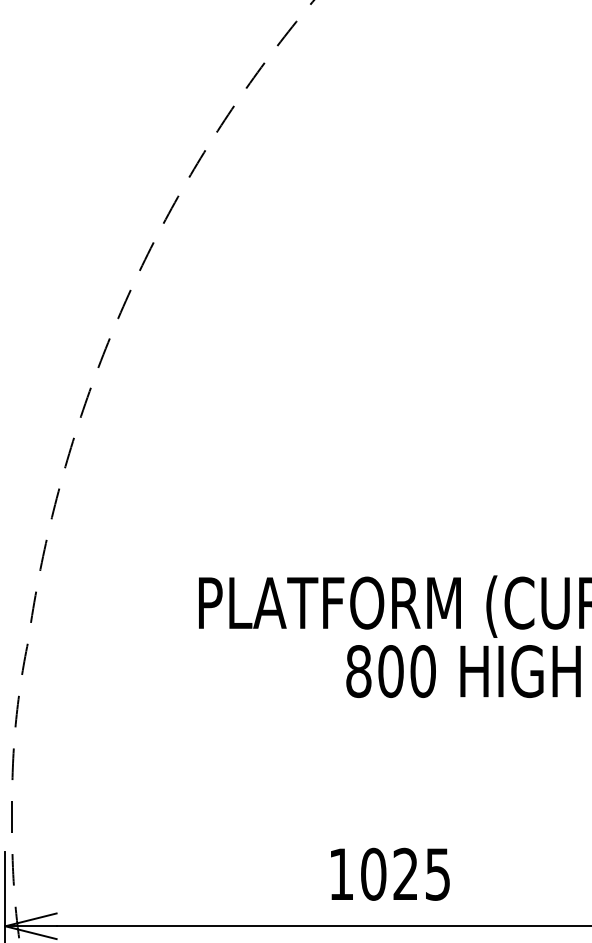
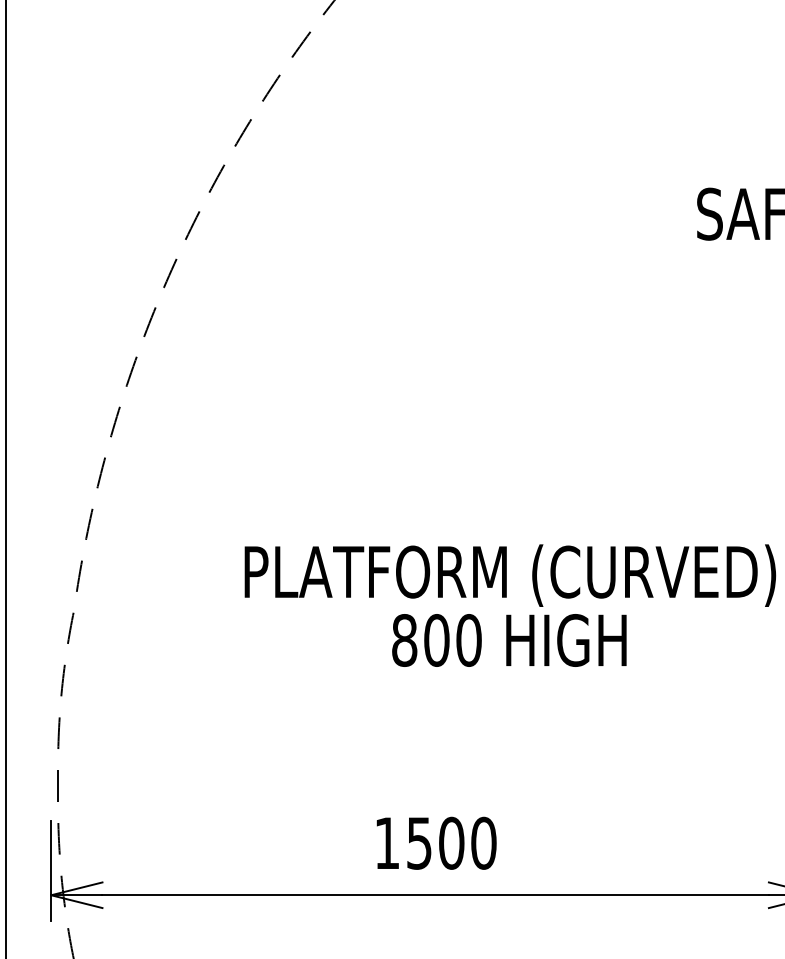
text: (405, 873) -> (451, 842), 1025 -> 1500

